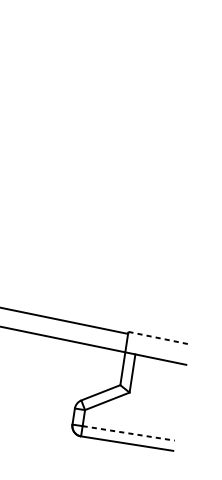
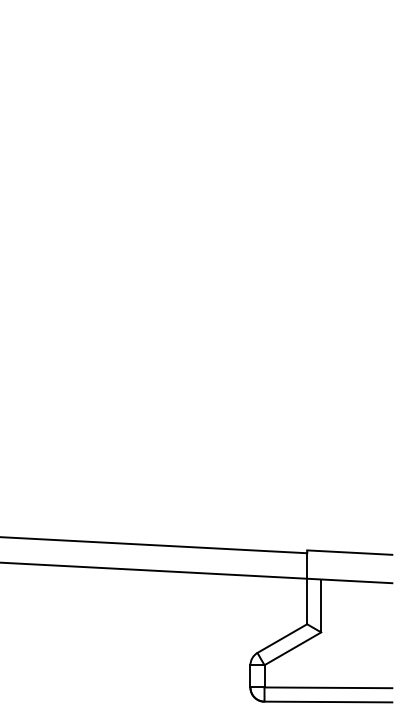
line: (158, 338) -> (349, 552), dashed -> solid
line: (128, 433) -> (328, 687), dashed -> solid

